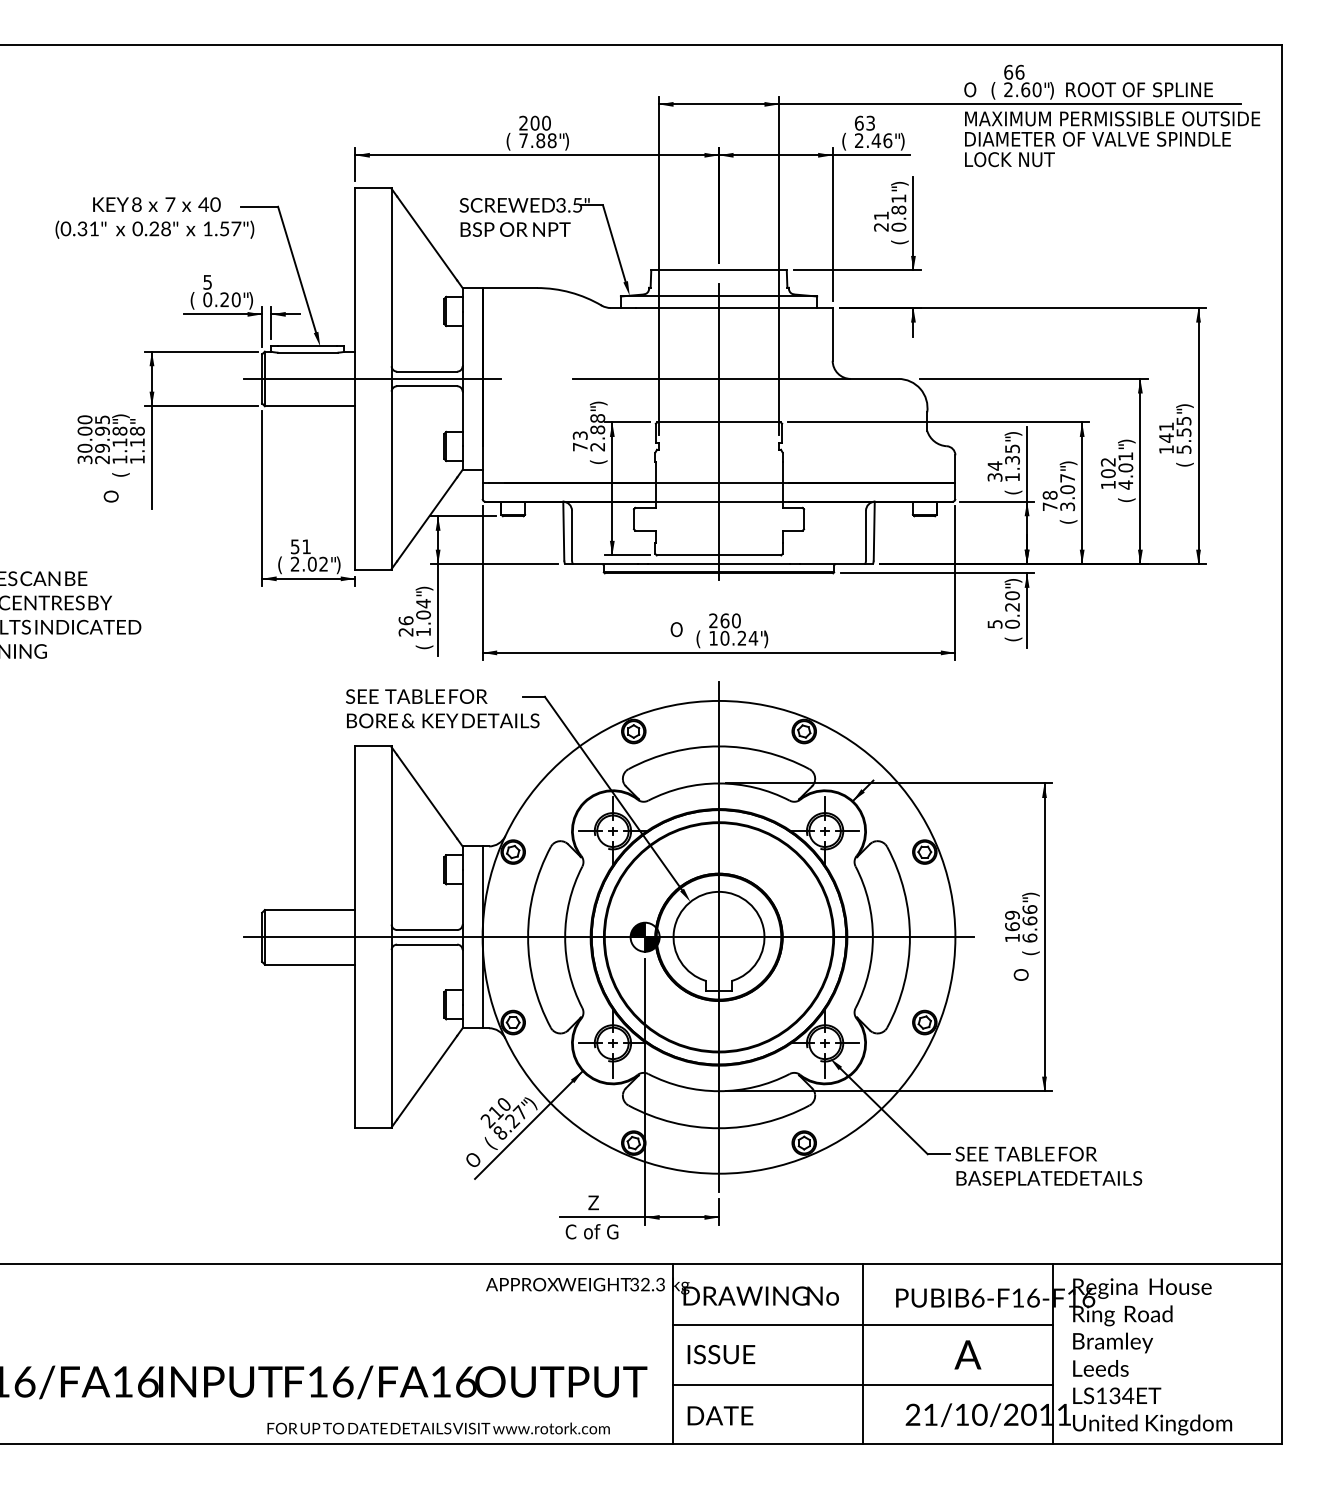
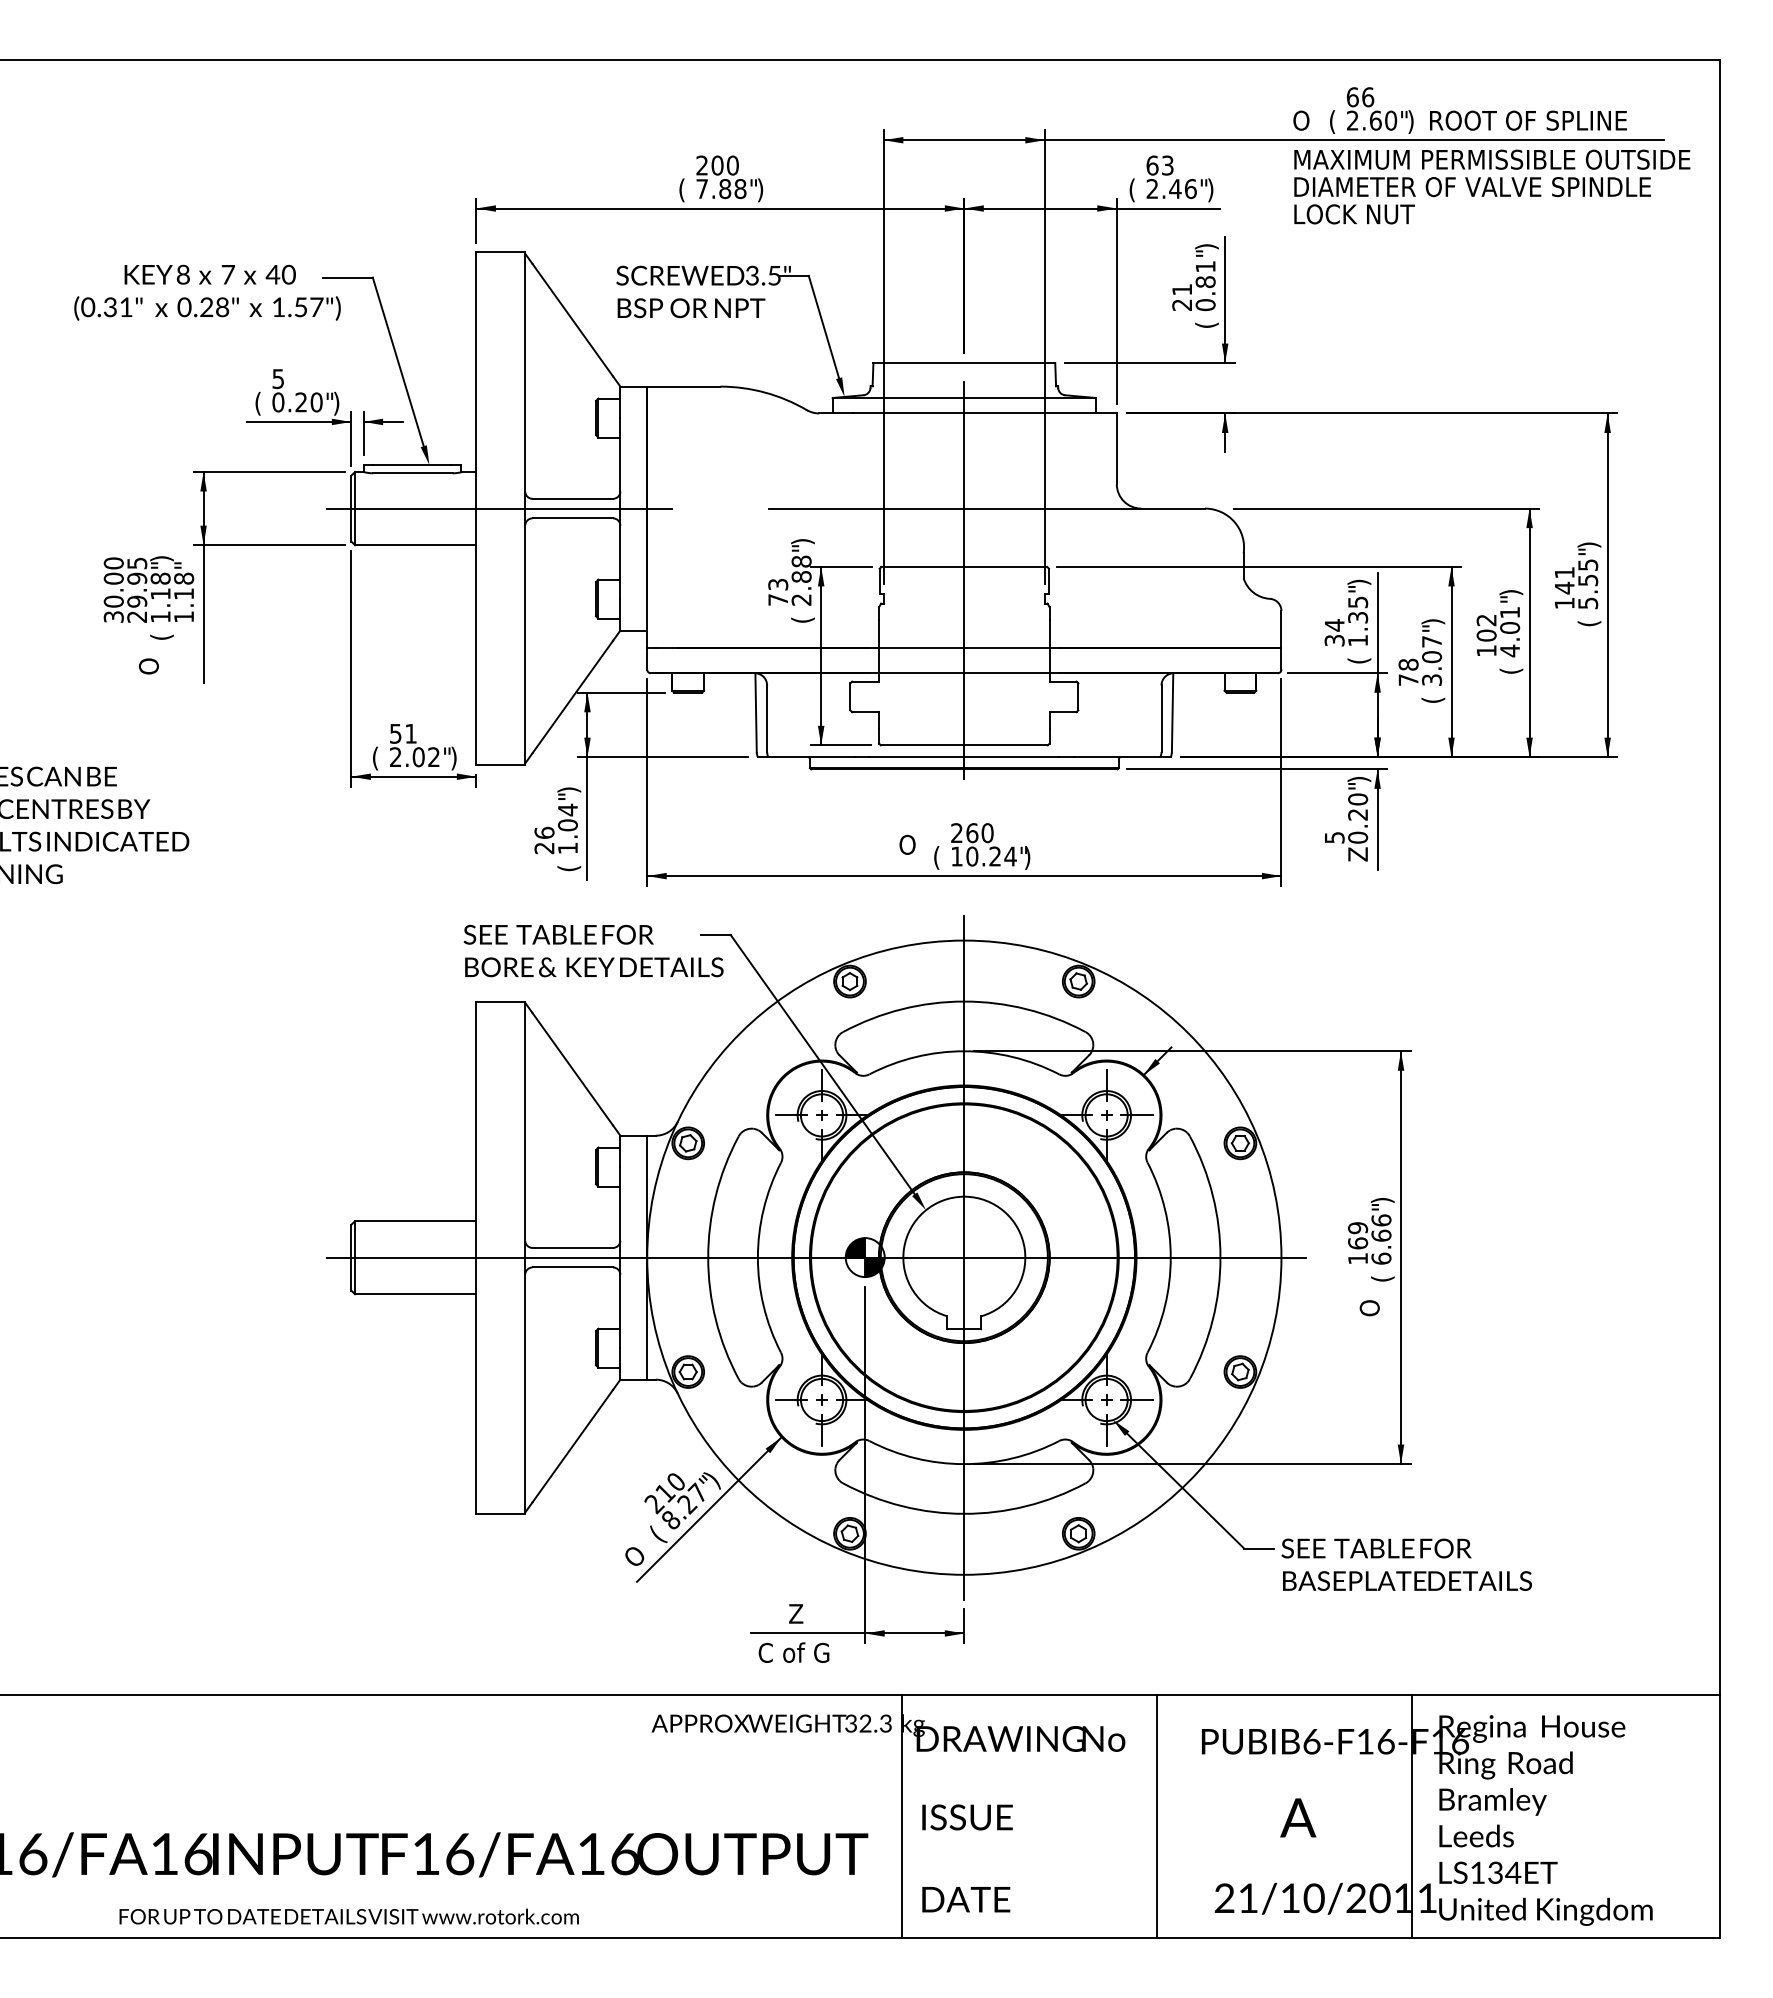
text: (1013, 636) -> (1359, 854), ( -> Z
line: (863, 1324) -> (1157, 1777), removed
line: (863, 1385) -> (1157, 1858), removed
text: (438, 1428) -> (348, 1916), moved

